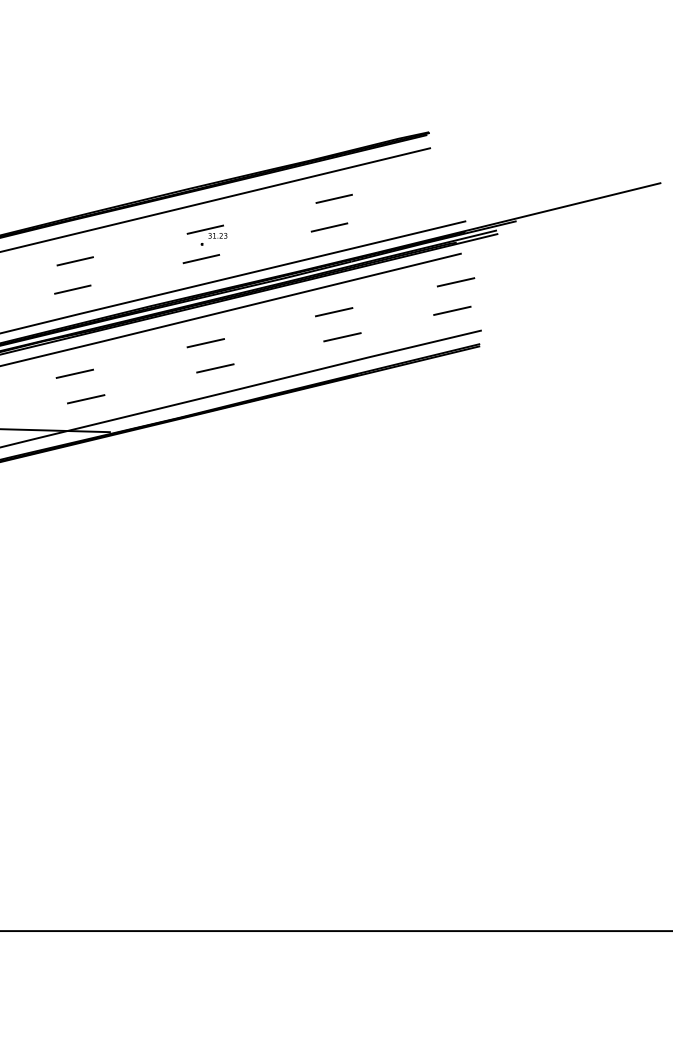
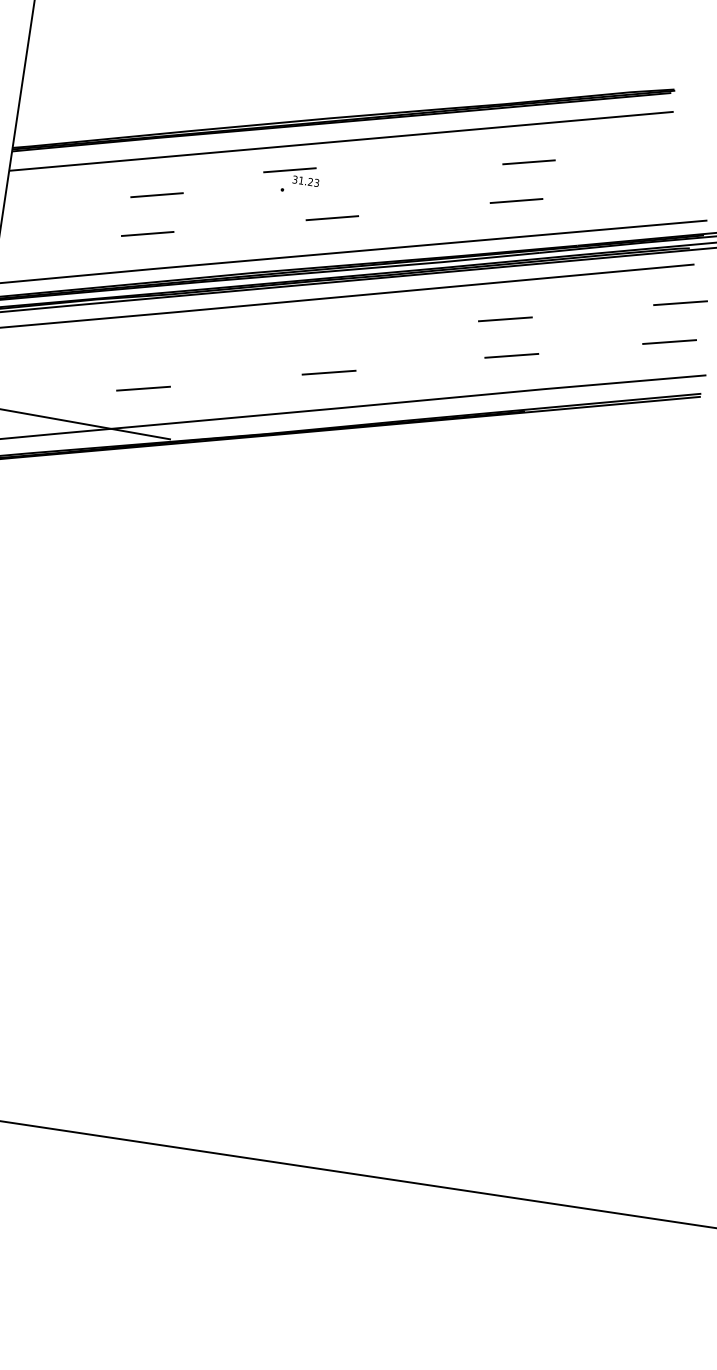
part: (206, 234) -> (290, 177), moved
line: (205, 343) -> (320, 336), removed
line: (74, 373) -> (132, 350), removed

